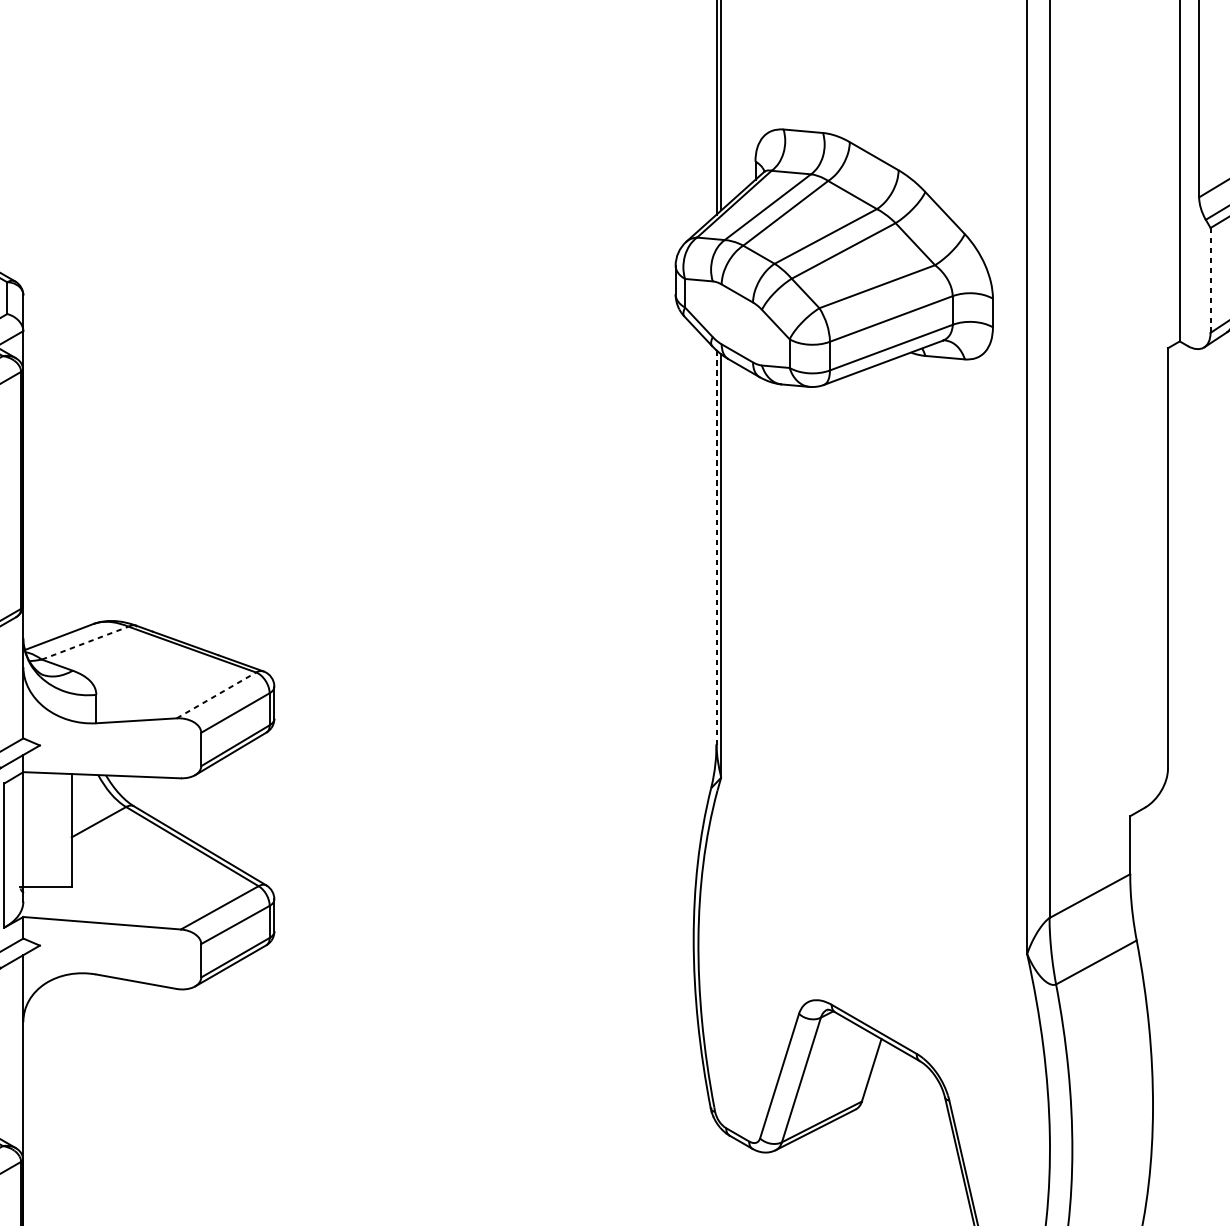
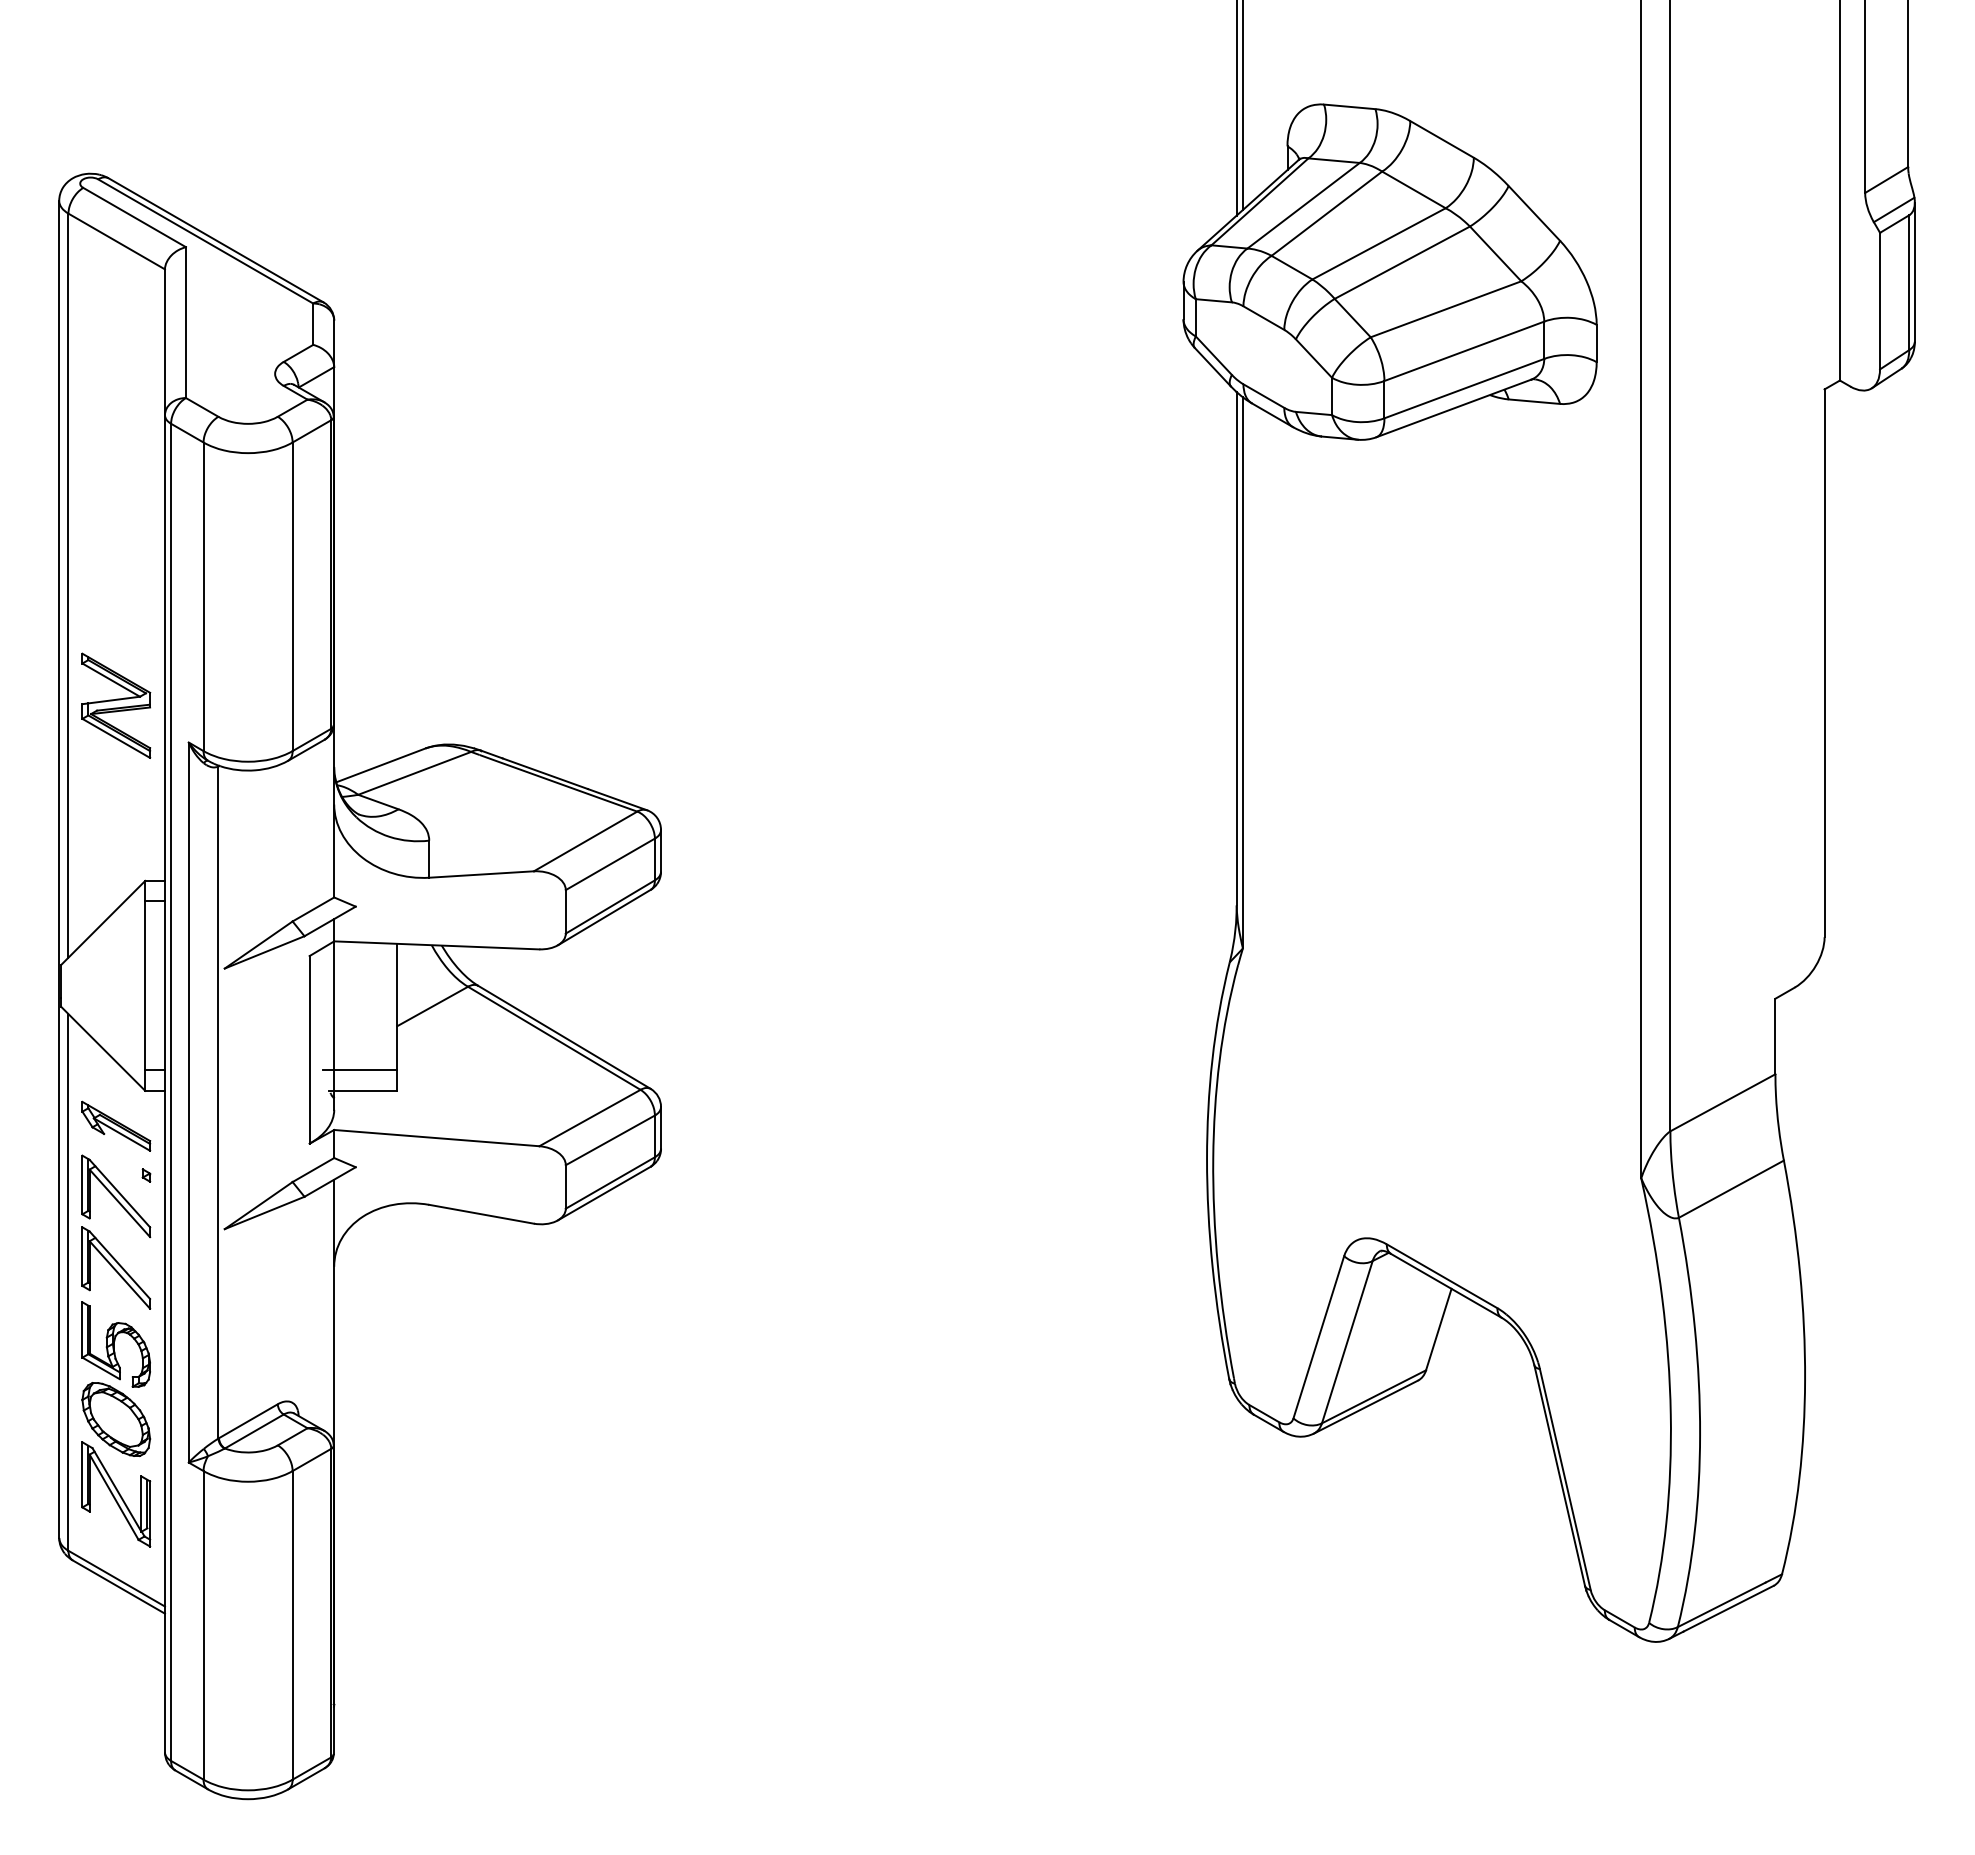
line: (1210, 279) -> (1880, 300), dashed -> solid
line: (716, 547) -> (1236, 648), dashed -> solid
line: (85, 643) -> (415, 773), dashed -> solid
line: (216, 695) -> (585, 841), dashed -> solid
line: (42, 871) -> (359, 1070), added

